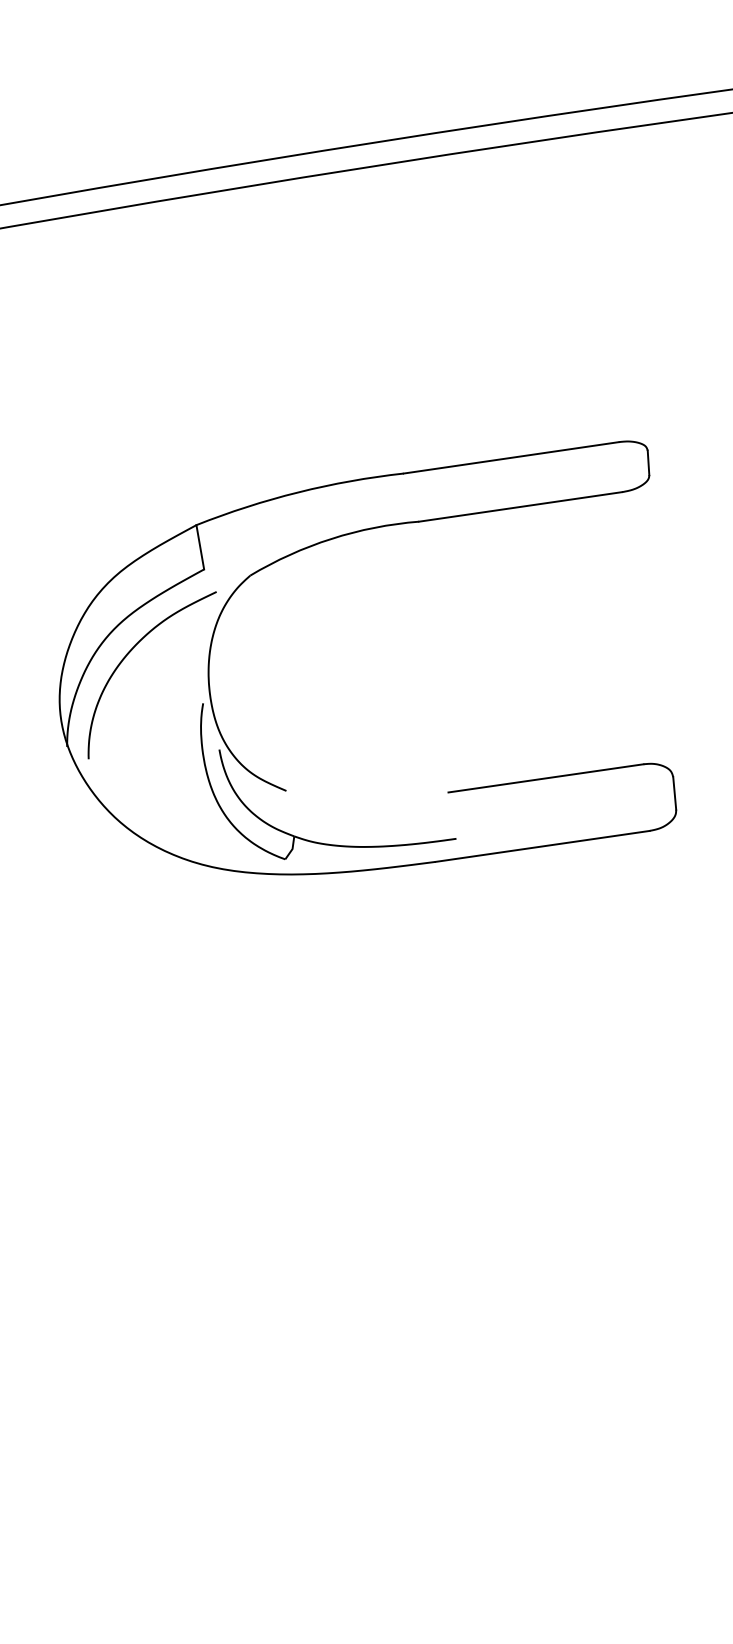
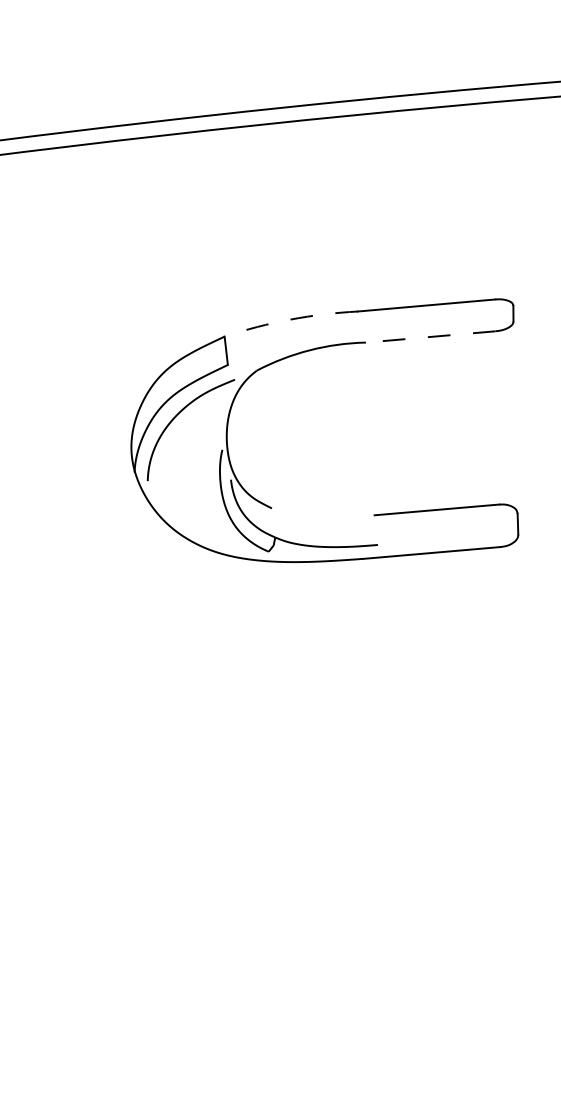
arc: (298, 492) -> (290, 319), solid -> dashed
line: (520, 506) -> (430, 336), solid -> dashed

